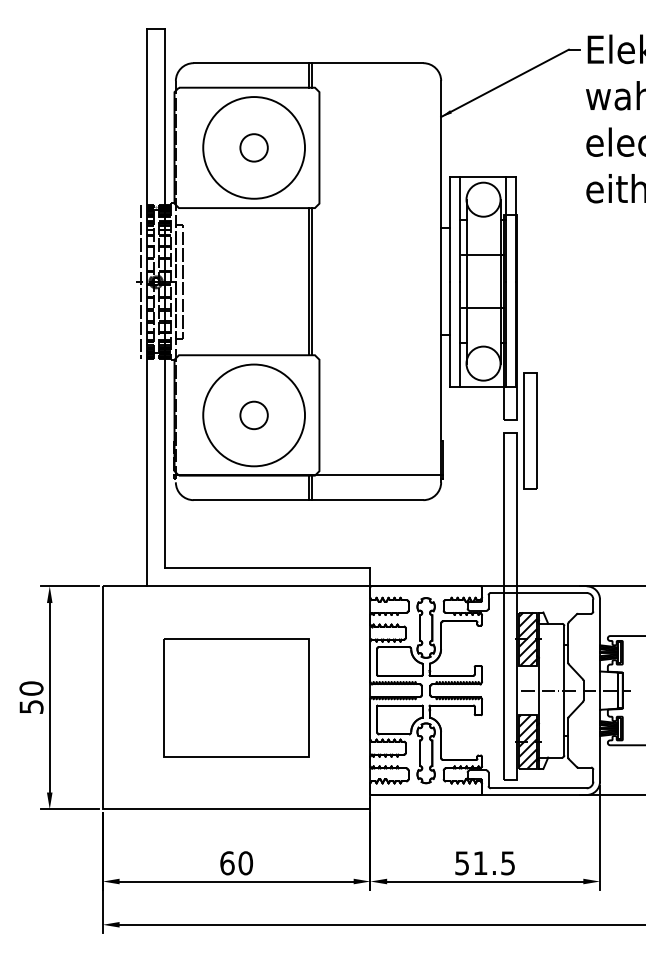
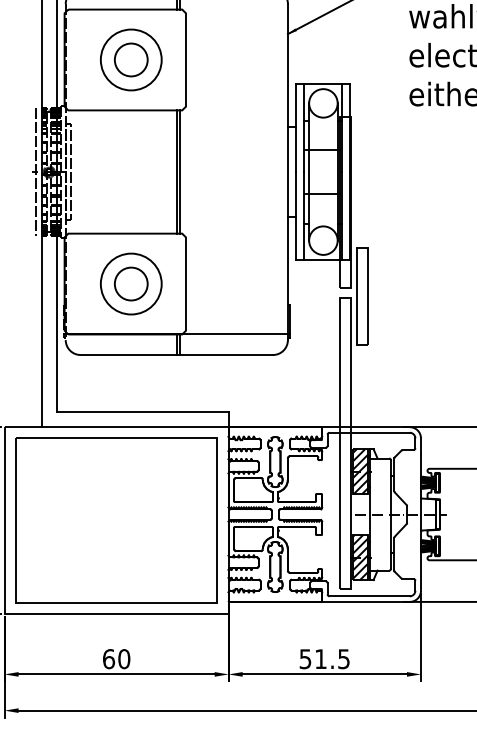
circle: (253, 147) -> (130, 59), size x0.71
circle: (253, 147) -> (130, 59), size x1.43
circle: (253, 415) -> (130, 284), size x0.71
circle: (253, 415) -> (130, 284), size x1.43
part: (236, 697) -> (116, 520), size x1.67

